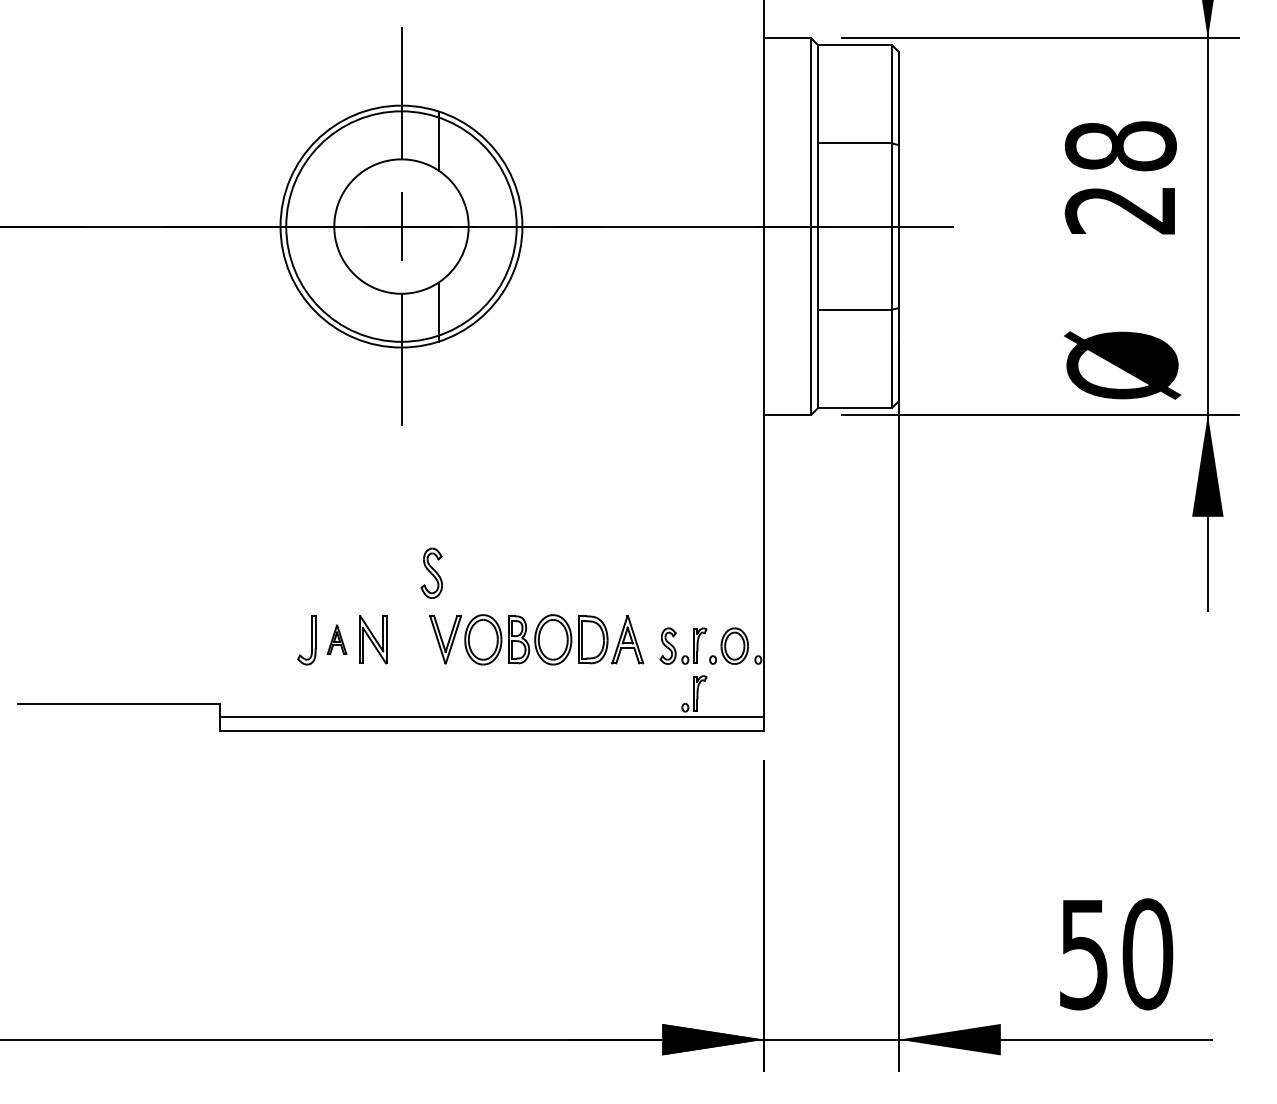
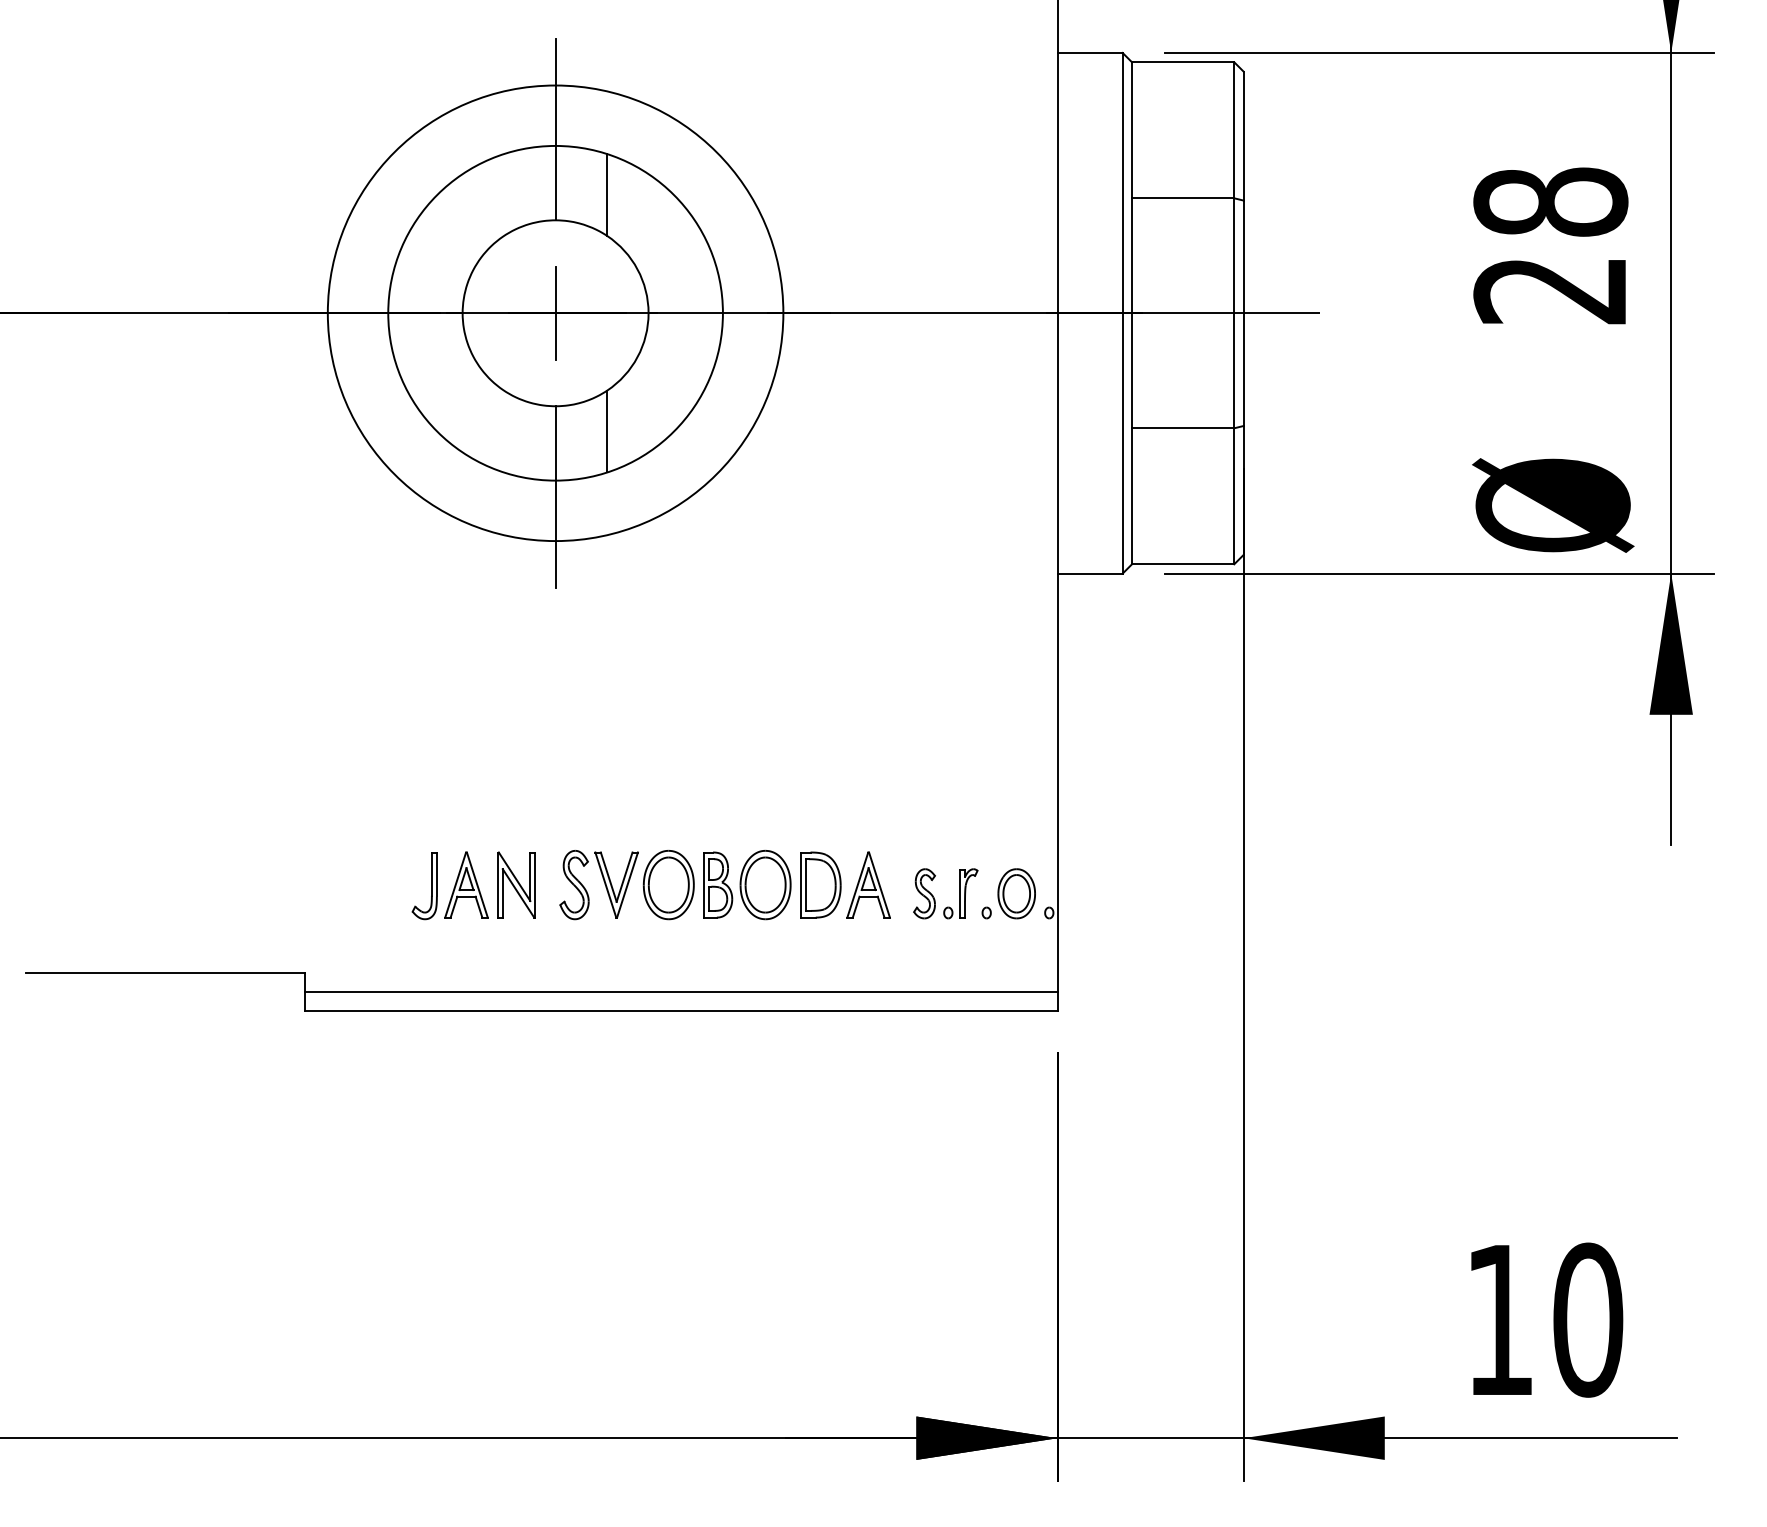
circle: (401, 226) -> (555, 313), size x1.43
part: (431, 573) -> (574, 885), moved
part: (337, 639) -> (466, 884), size x1.67
part: (694, 693) -> (960, 959), removed
text: (1083, 955) -> (1499, 1321), 50 -> 10

